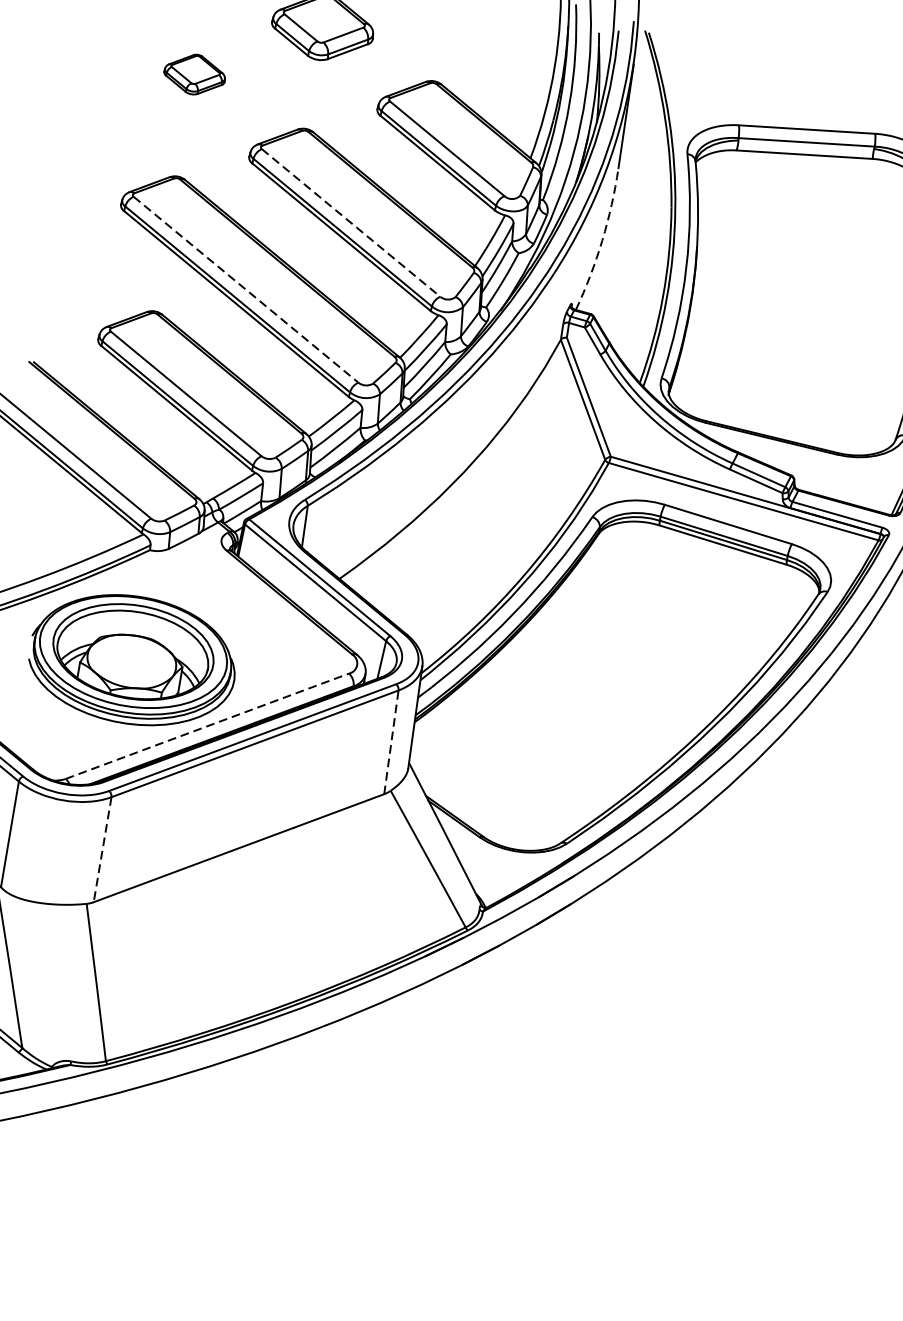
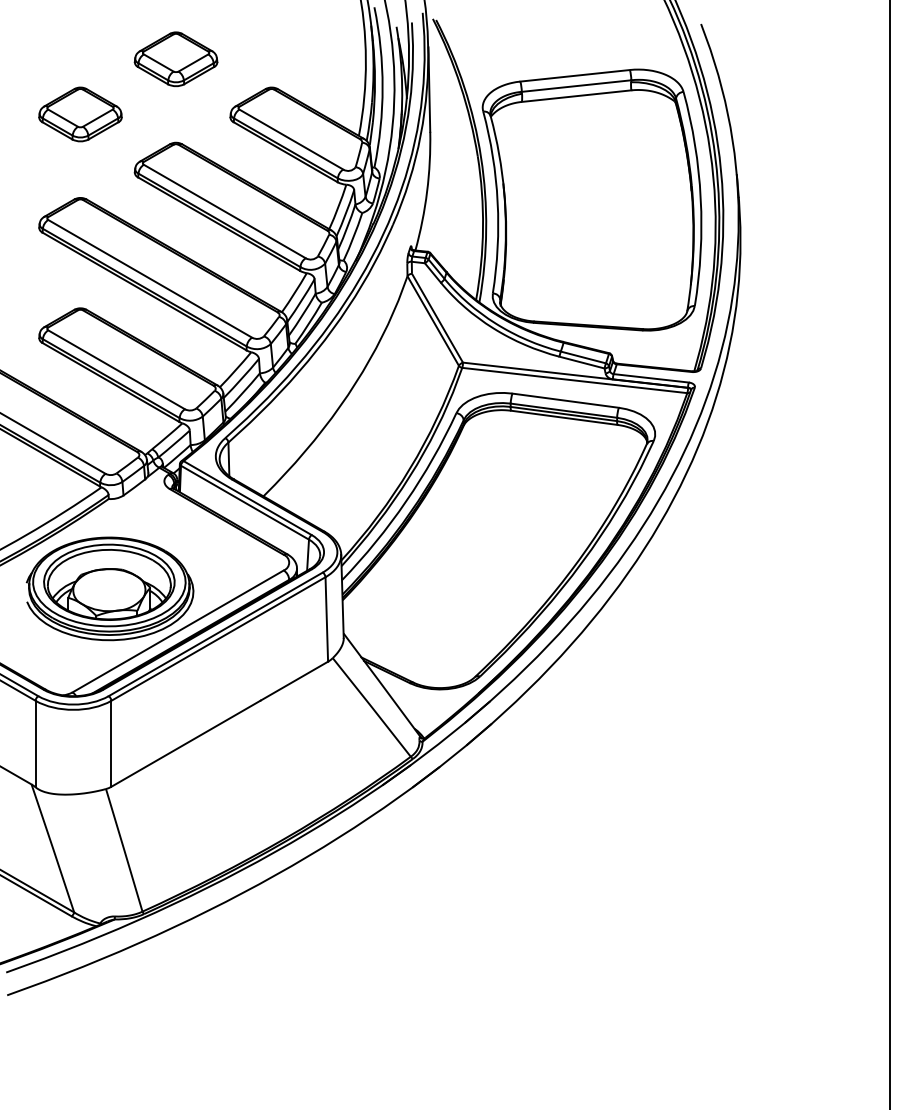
part: (194, 74) -> (80, 114), size x1.67
line: (351, 223) -> (225, 211), dashed -> solid
arc: (602, 240) -> (427, 191), dashed -> solid
line: (246, 289) -> (150, 278), dashed -> solid
line: (207, 726) -> (178, 631), dashed -> solid
line: (391, 741) -> (326, 618), dashed -> solid
line: (102, 849) -> (111, 743), dashed -> solid

